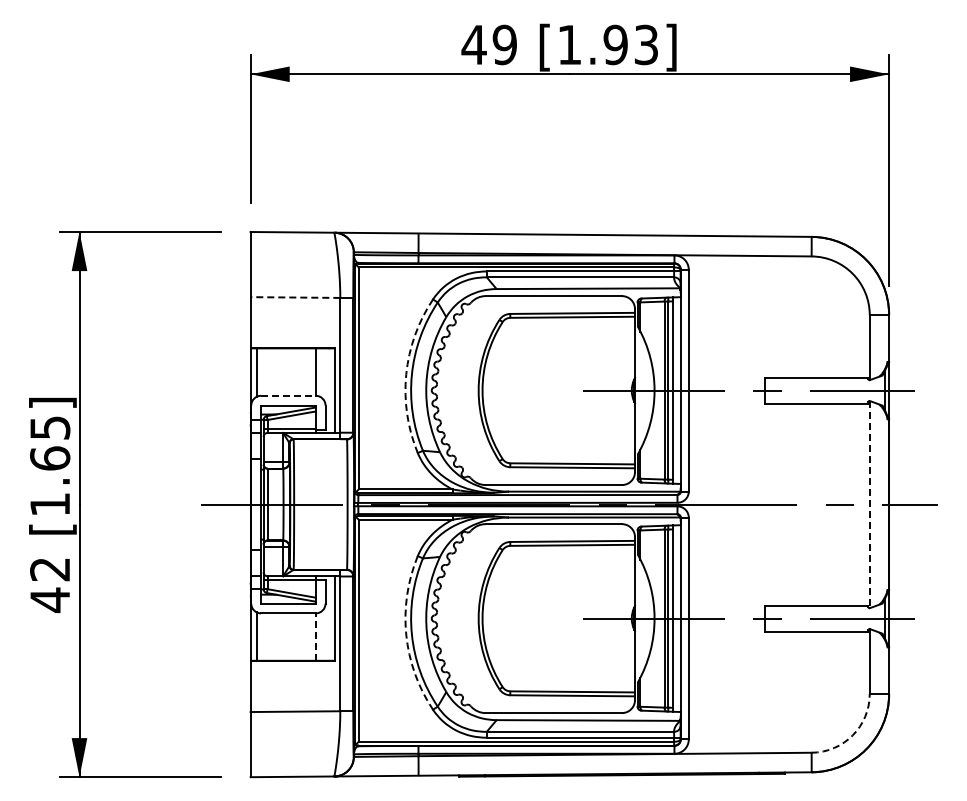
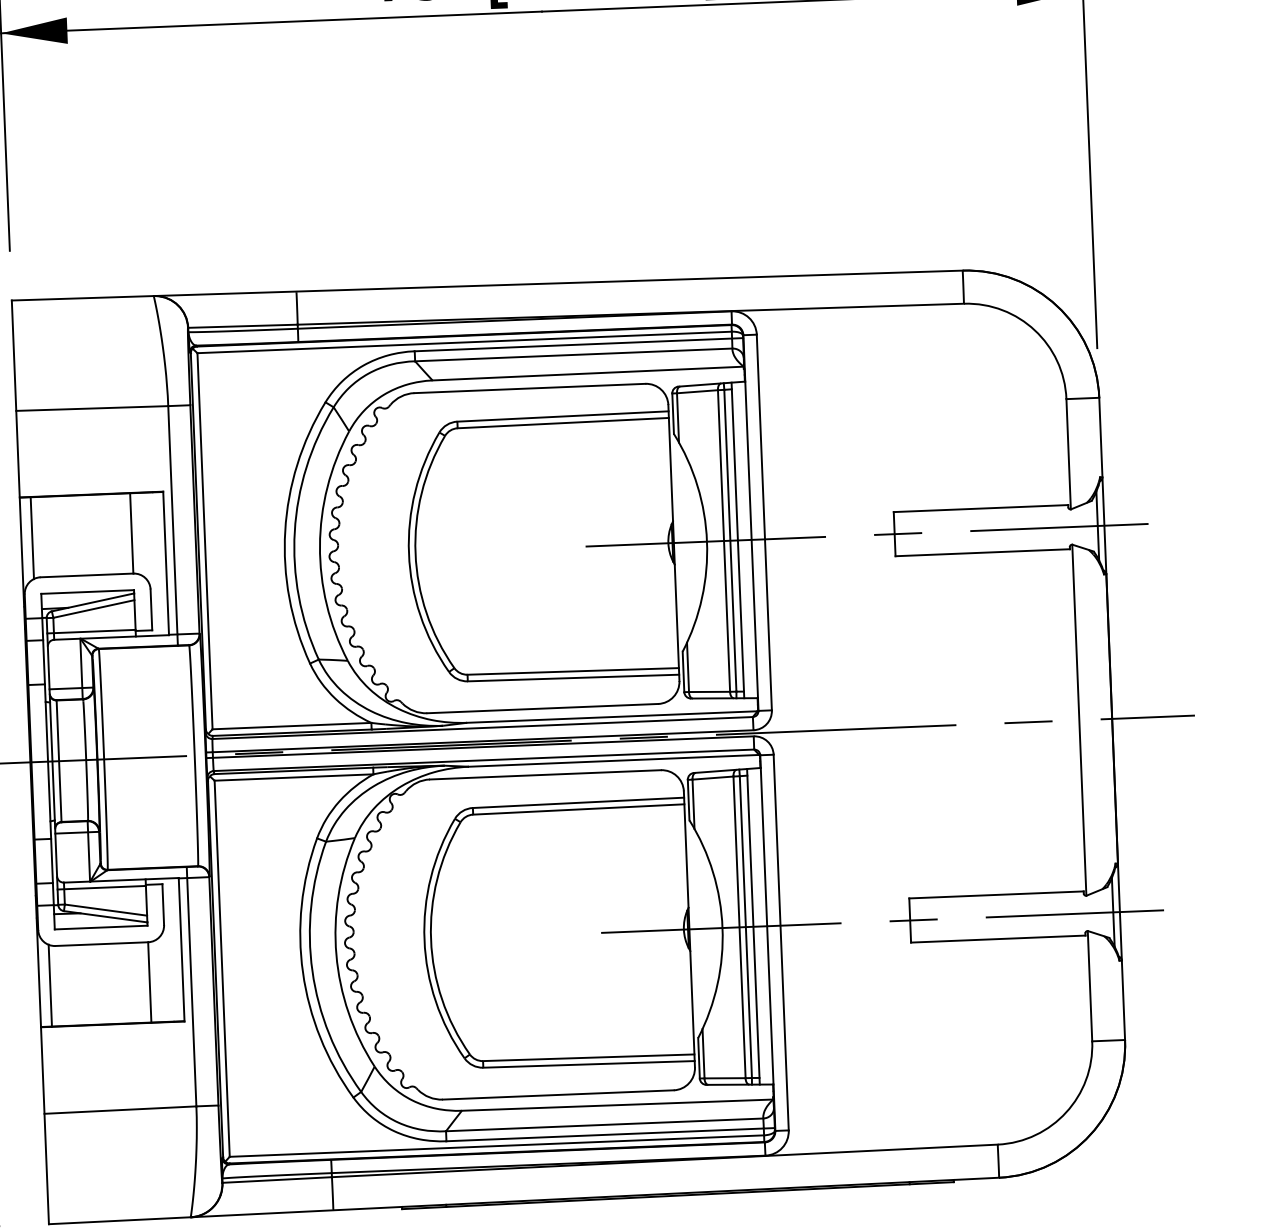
line: (295, 297) -> (92, 408), dashed -> solid
arc: (406, 374) -> (285, 531), dashed -> solid
line: (288, 395) -> (87, 574), dashed -> solid
line: (869, 504) -> (1078, 720), dashed -> solid
arc: (406, 634) -> (303, 971), dashed -> solid
line: (315, 637) -> (149, 983), dashed -> solid
arc: (852, 735) -> (1065, 1112), dashed -> solid

